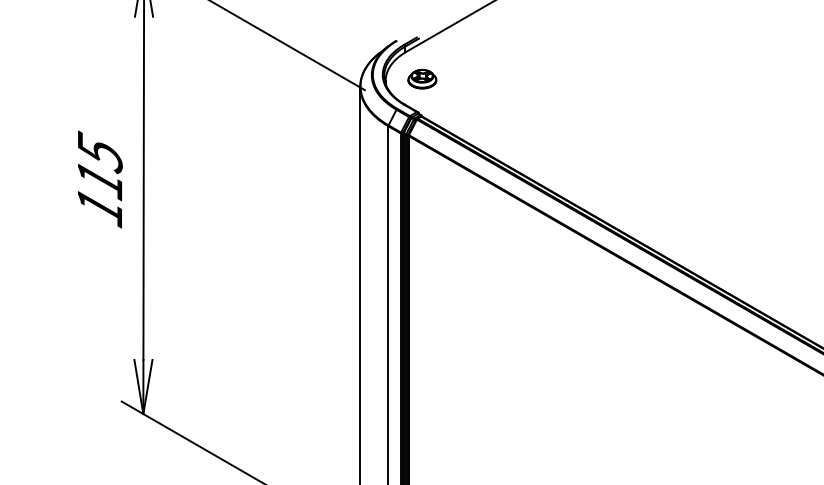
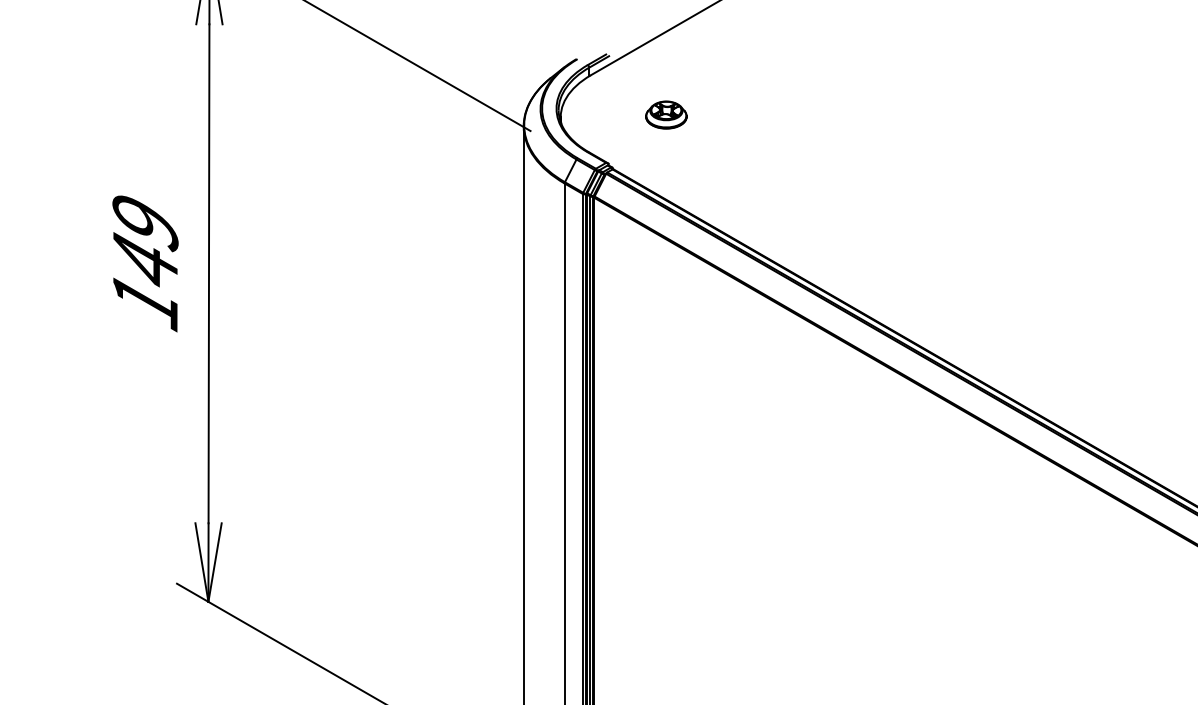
part: (422, 79) -> (666, 115), moved
text: (99, 165) -> (144, 240), 115 -> 149

